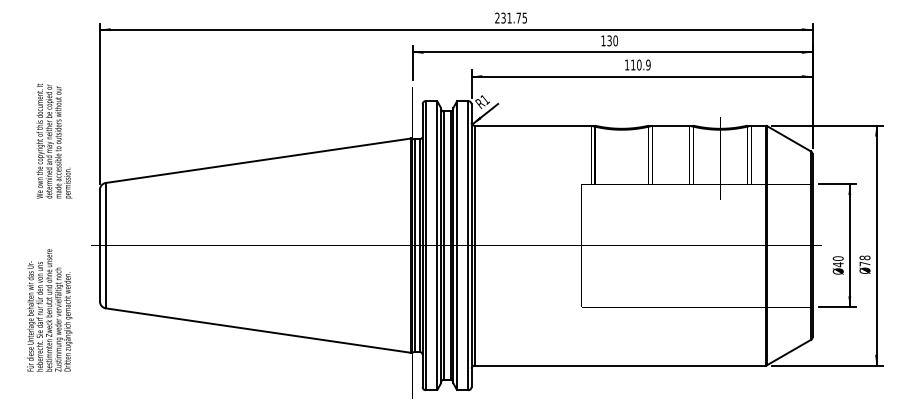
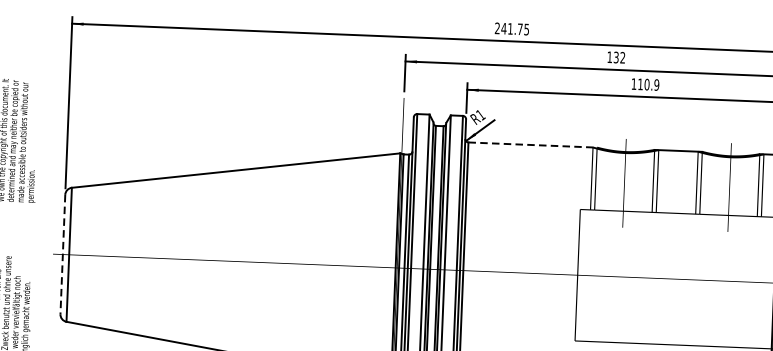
text: (503, 17) -> (503, 28), 231.75 -> 241.75
text: (615, 40) -> (622, 57), 130 -> 132
line: (535, 125) -> (533, 144), solid -> dashed
line: (99, 245) -> (62, 254), solid -> dashed

